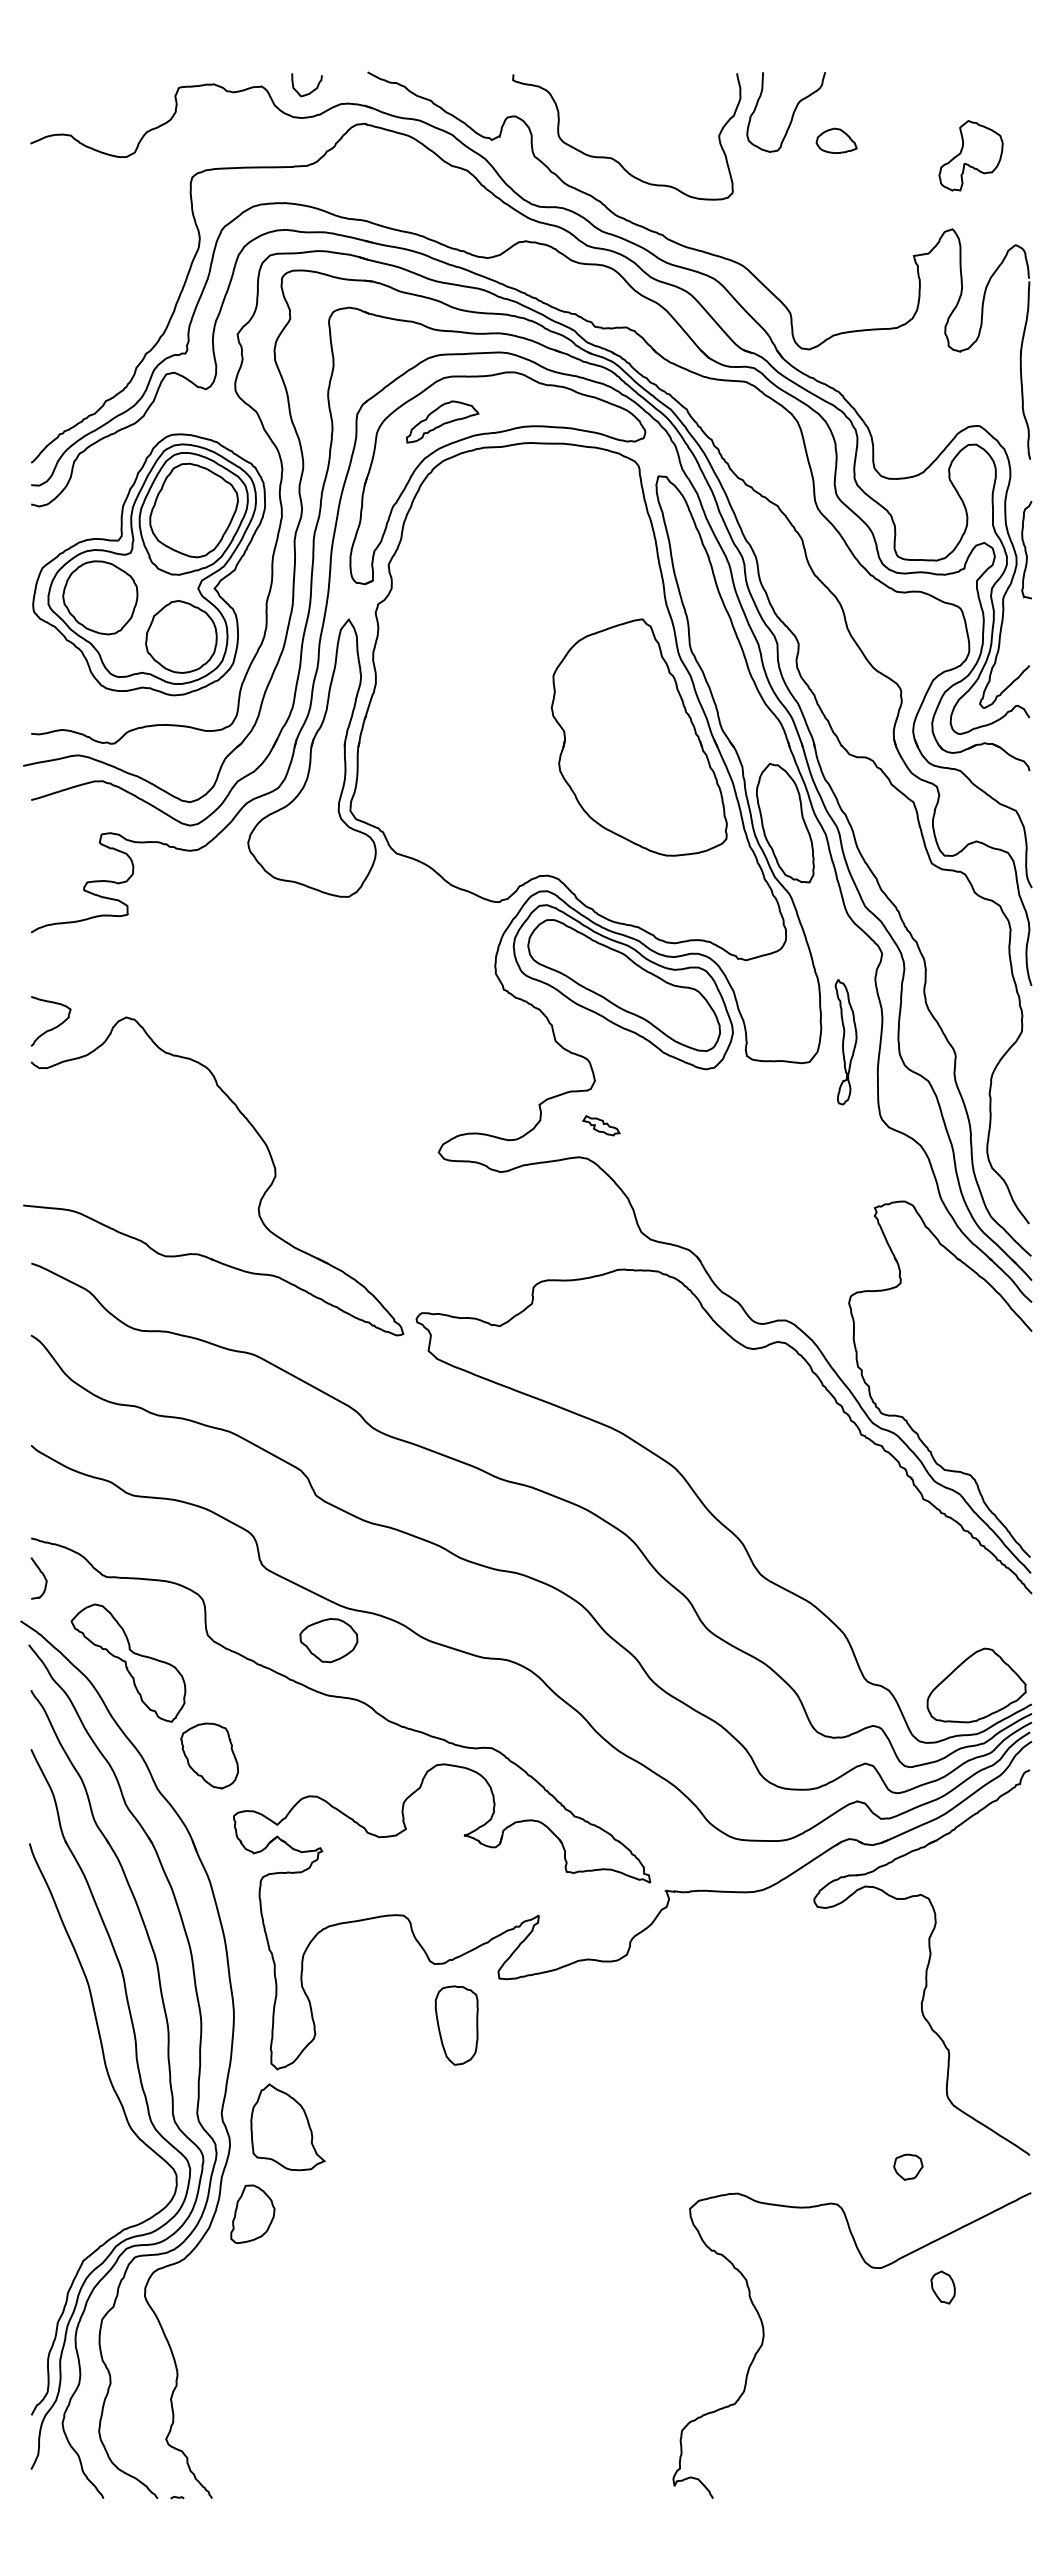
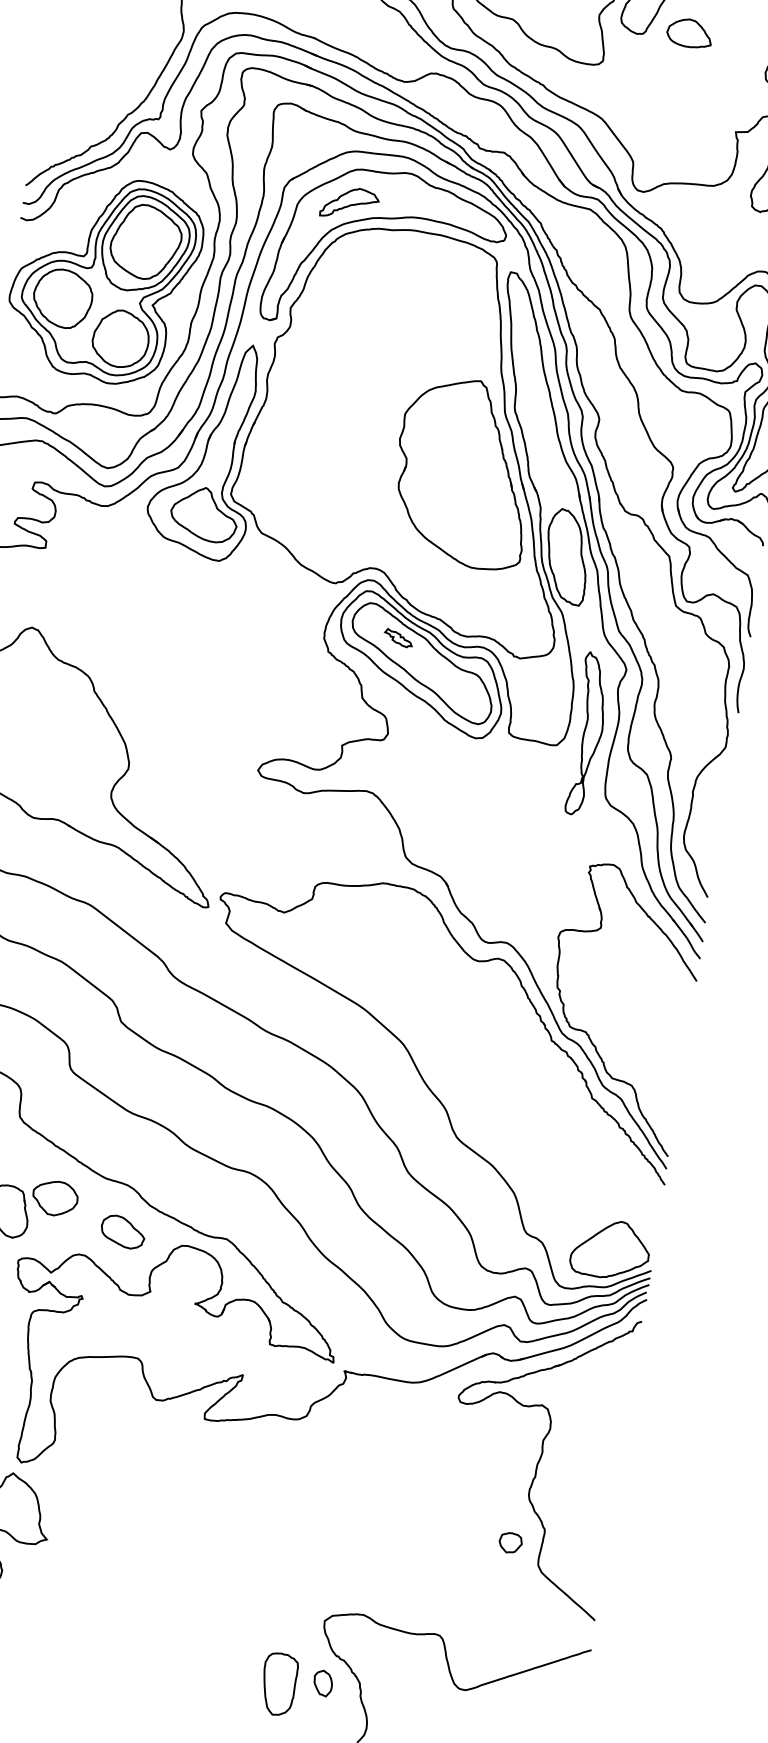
part: (836, 140) -> (689, 33), size x1.43
part: (320, 840) -> (204, 513), added
part: (845, 1041) -> (587, 733), size x1.67
part: (601, 1125) -> (398, 638), moved
part: (328, 1640) -> (54, 1198), moved
part: (359, 1759) -> (122, 1231), added
part: (456, 2025) -> (278, 1684), moved
part: (908, 2166) -> (510, 1542), moved
part: (942, 2287) -> (322, 1683), moved

